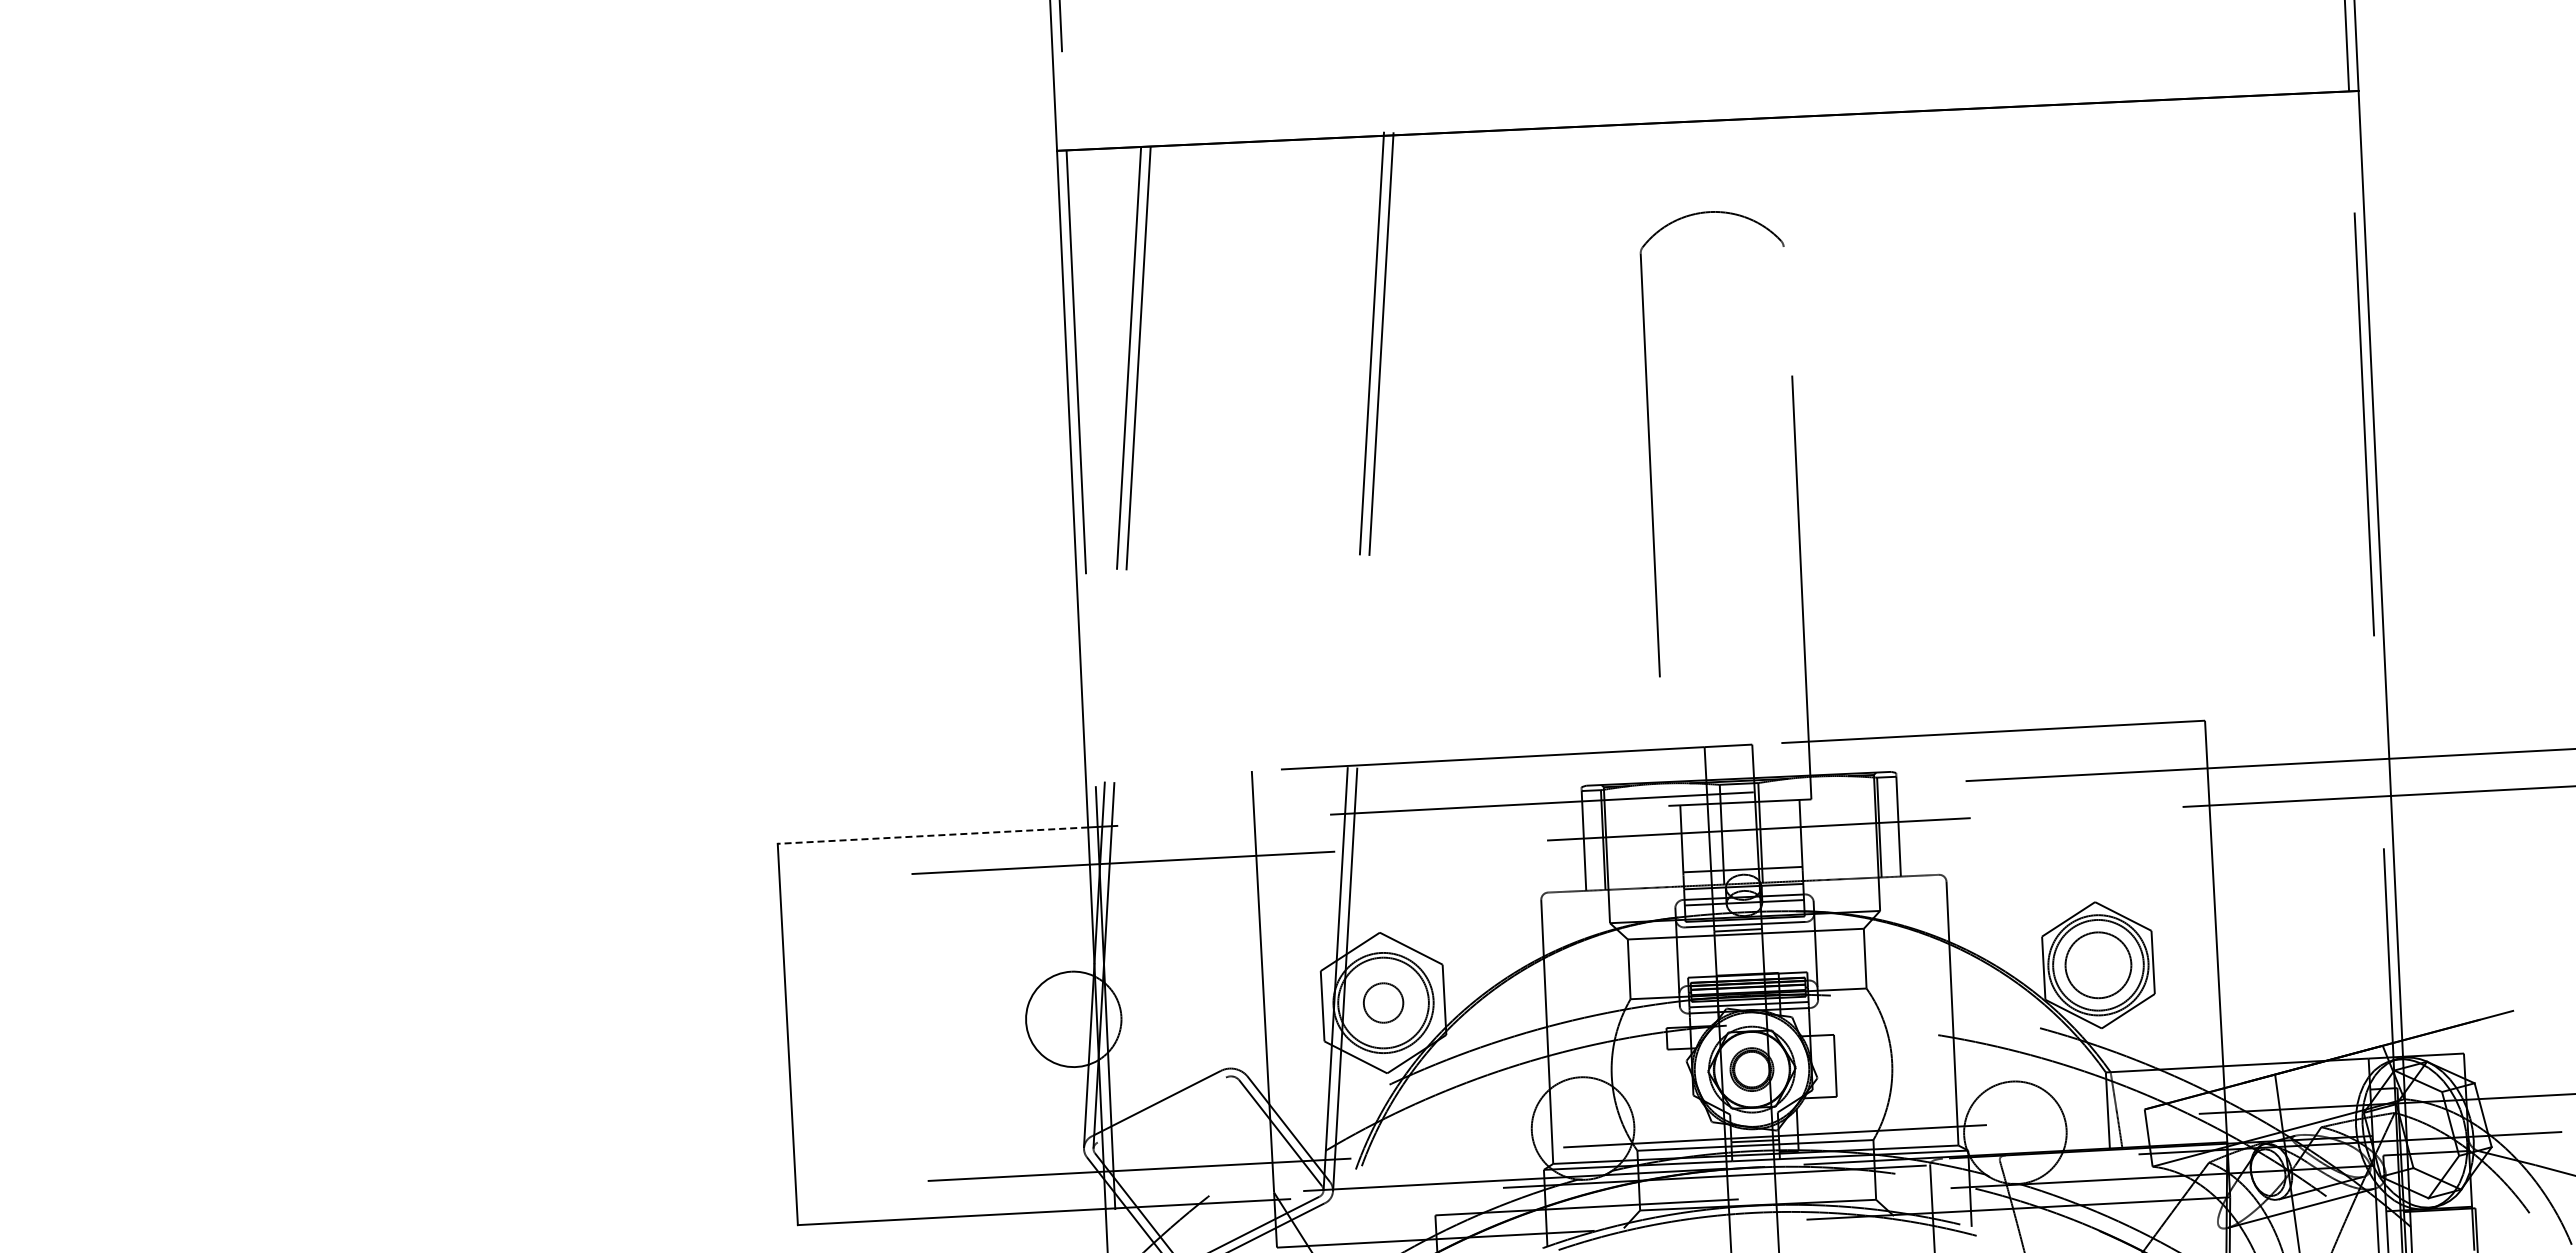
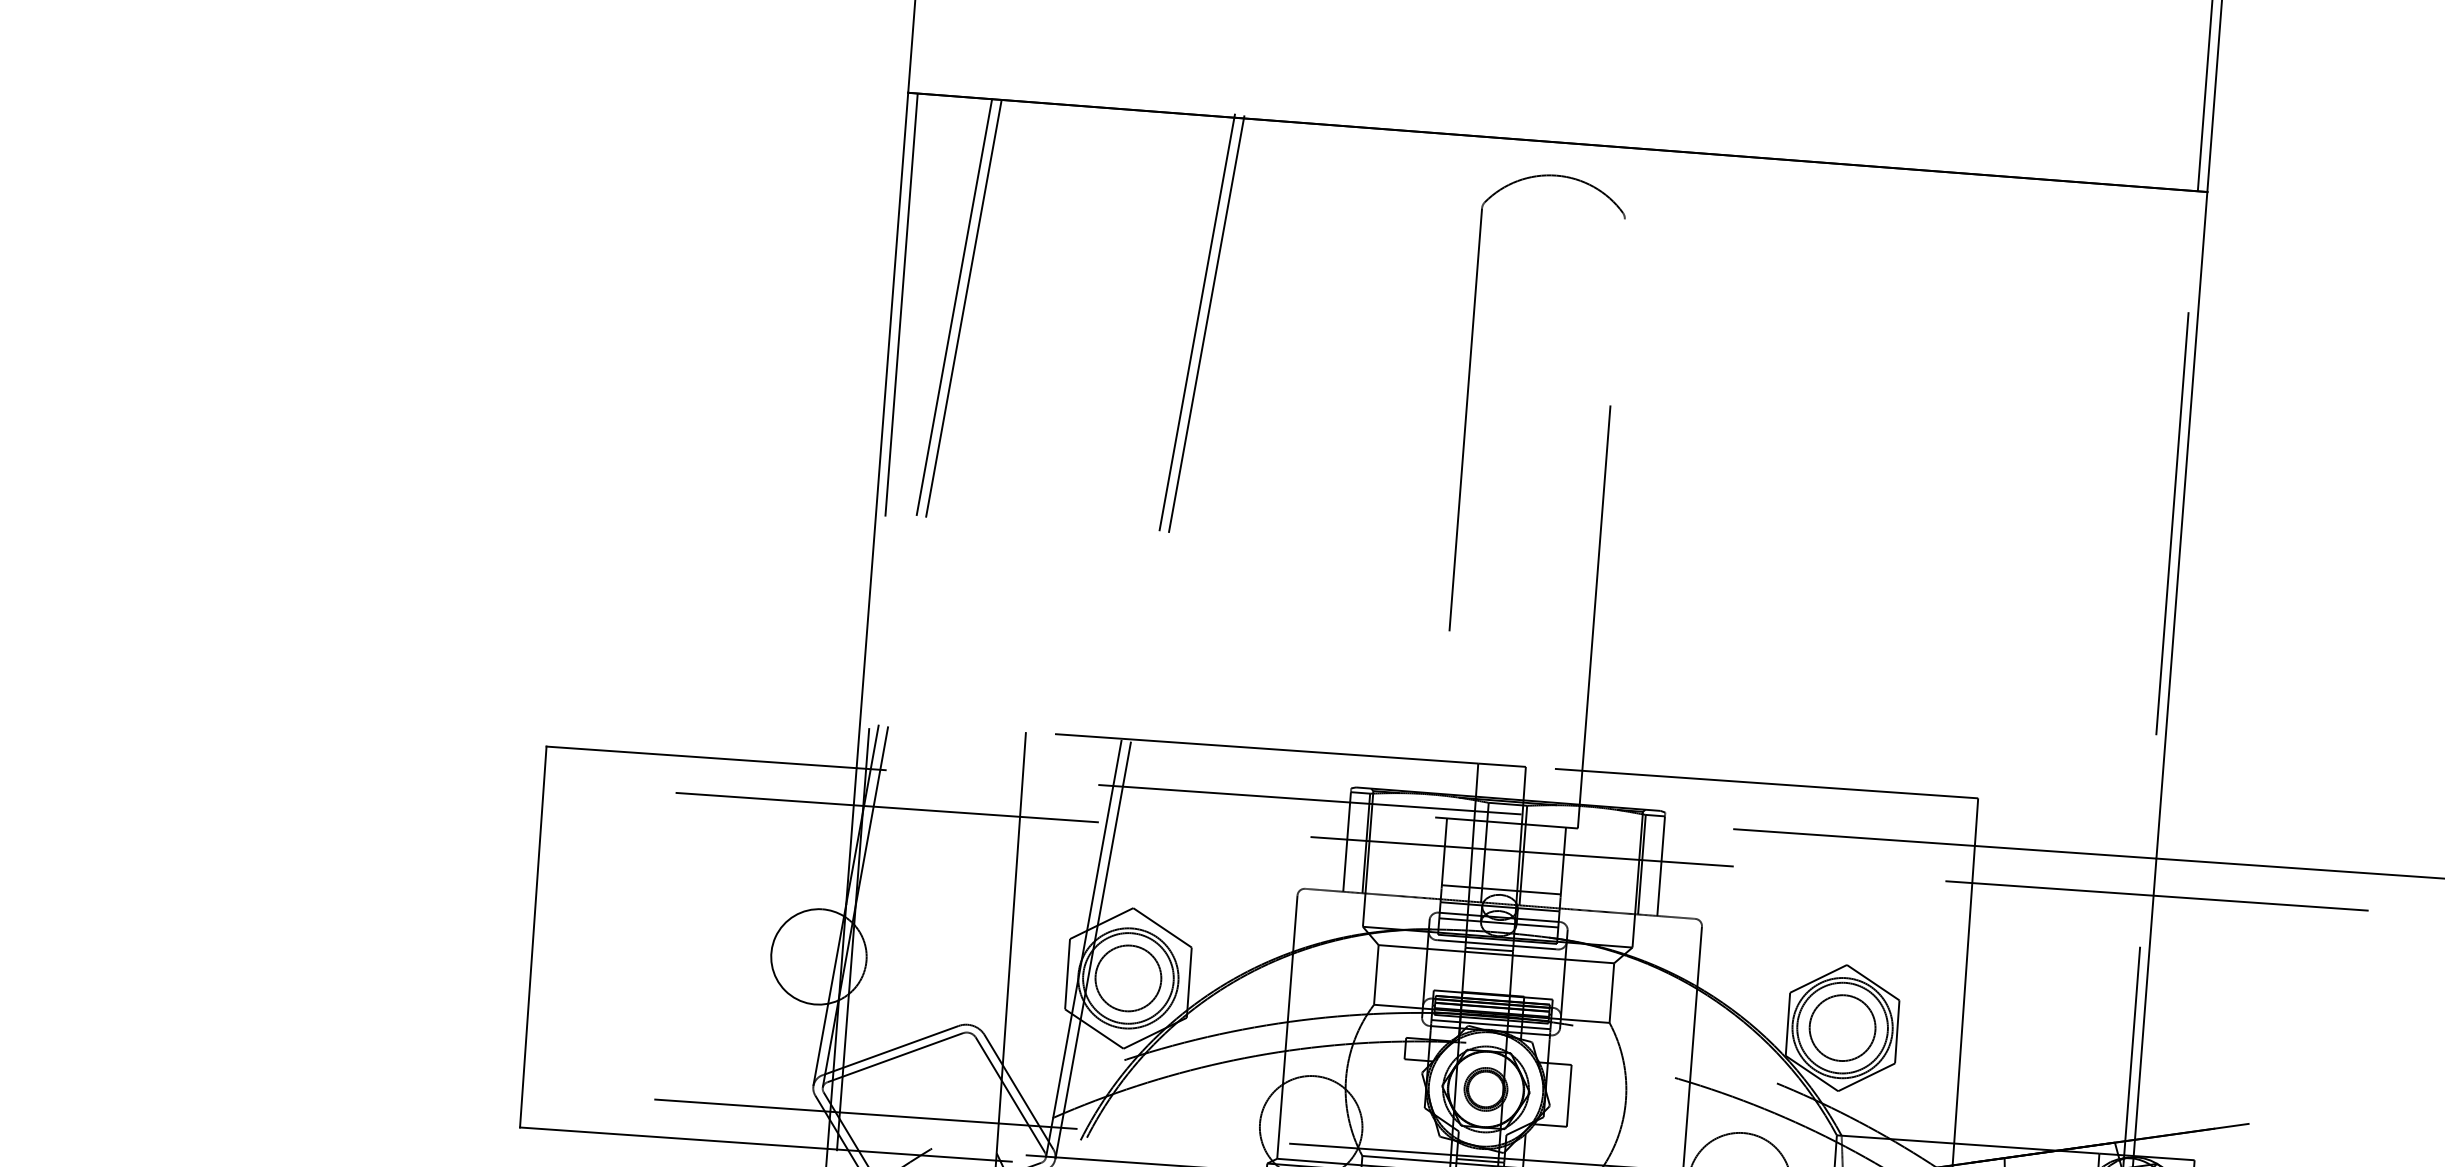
part: (1650, 444) -> (1468, 399), moved
line: (932, 835) -> (701, 757), dashed -> solid
circle: (1383, 1002) -> (1128, 977), size x1.67
line: (1161, 1109) -> (895, 1057), added

